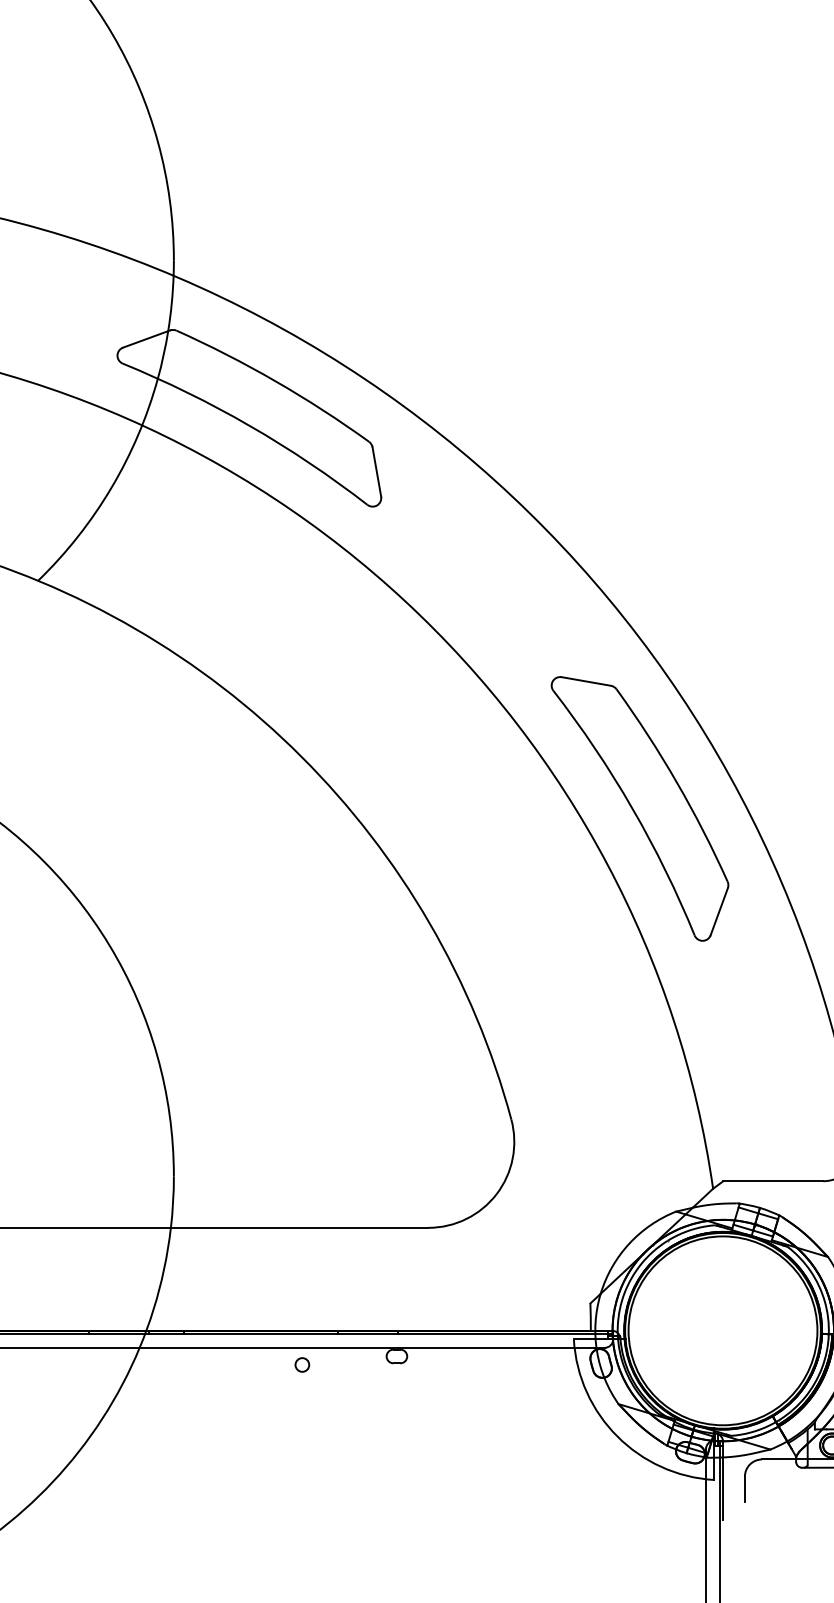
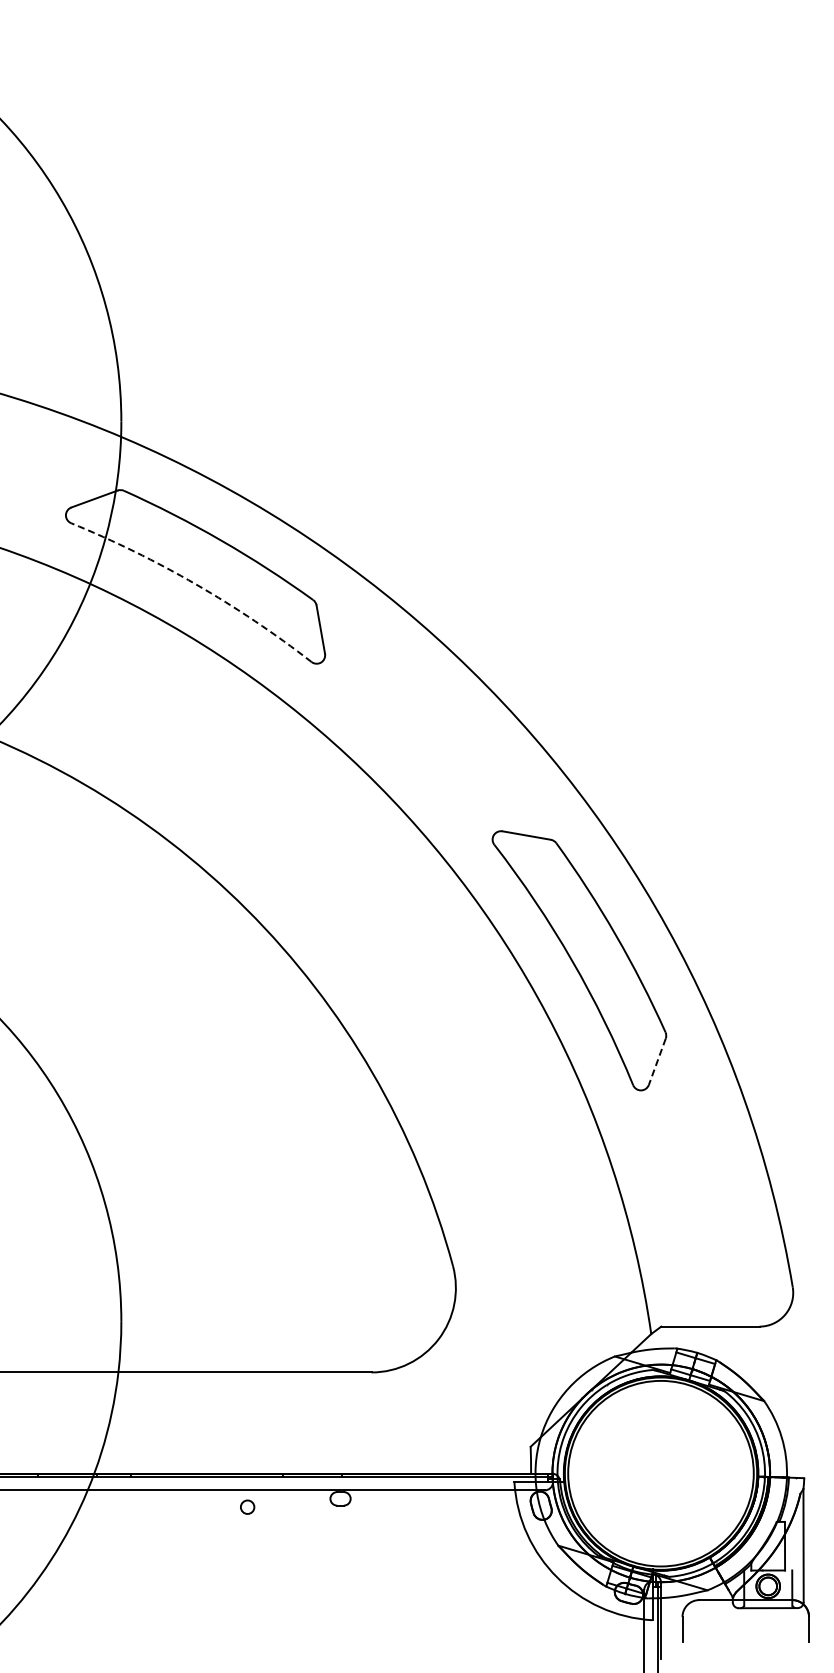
arc: (250, 426) -> (196, 584), solid -> dashed
line: (719, 911) -> (657, 1061), solid -> dashed

